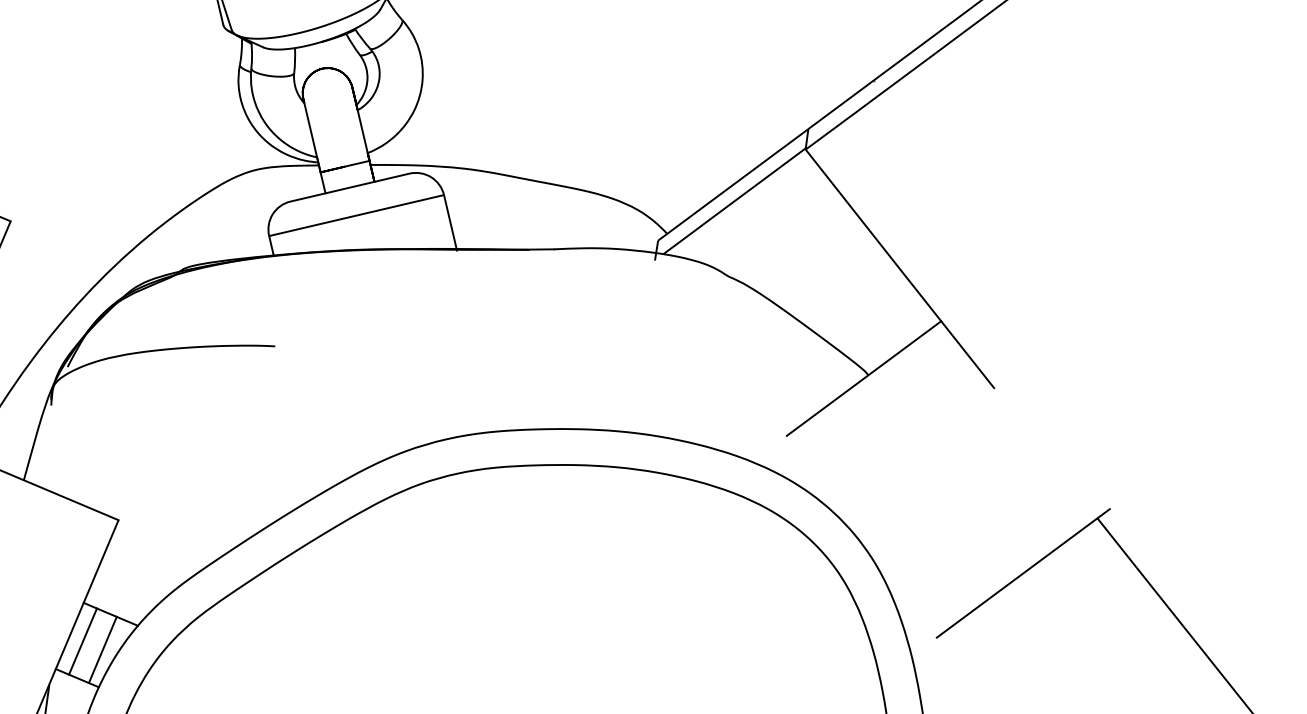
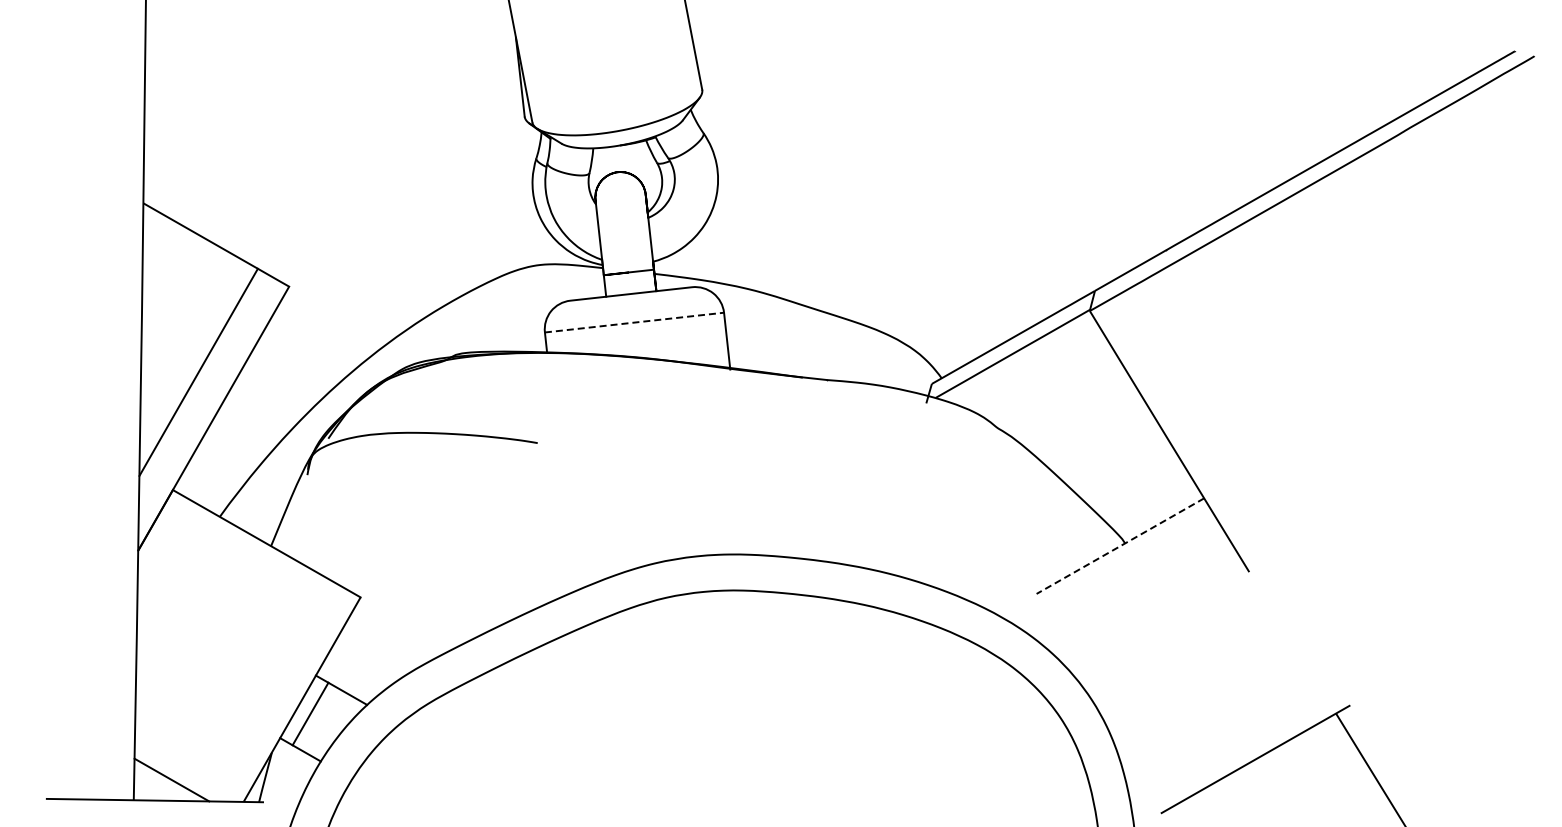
line: (357, 215) -> (635, 322), solid -> dashed
line: (863, 378) -> (1119, 546), solid -> dashed
line: (102, 649) -> (329, 724), removed

